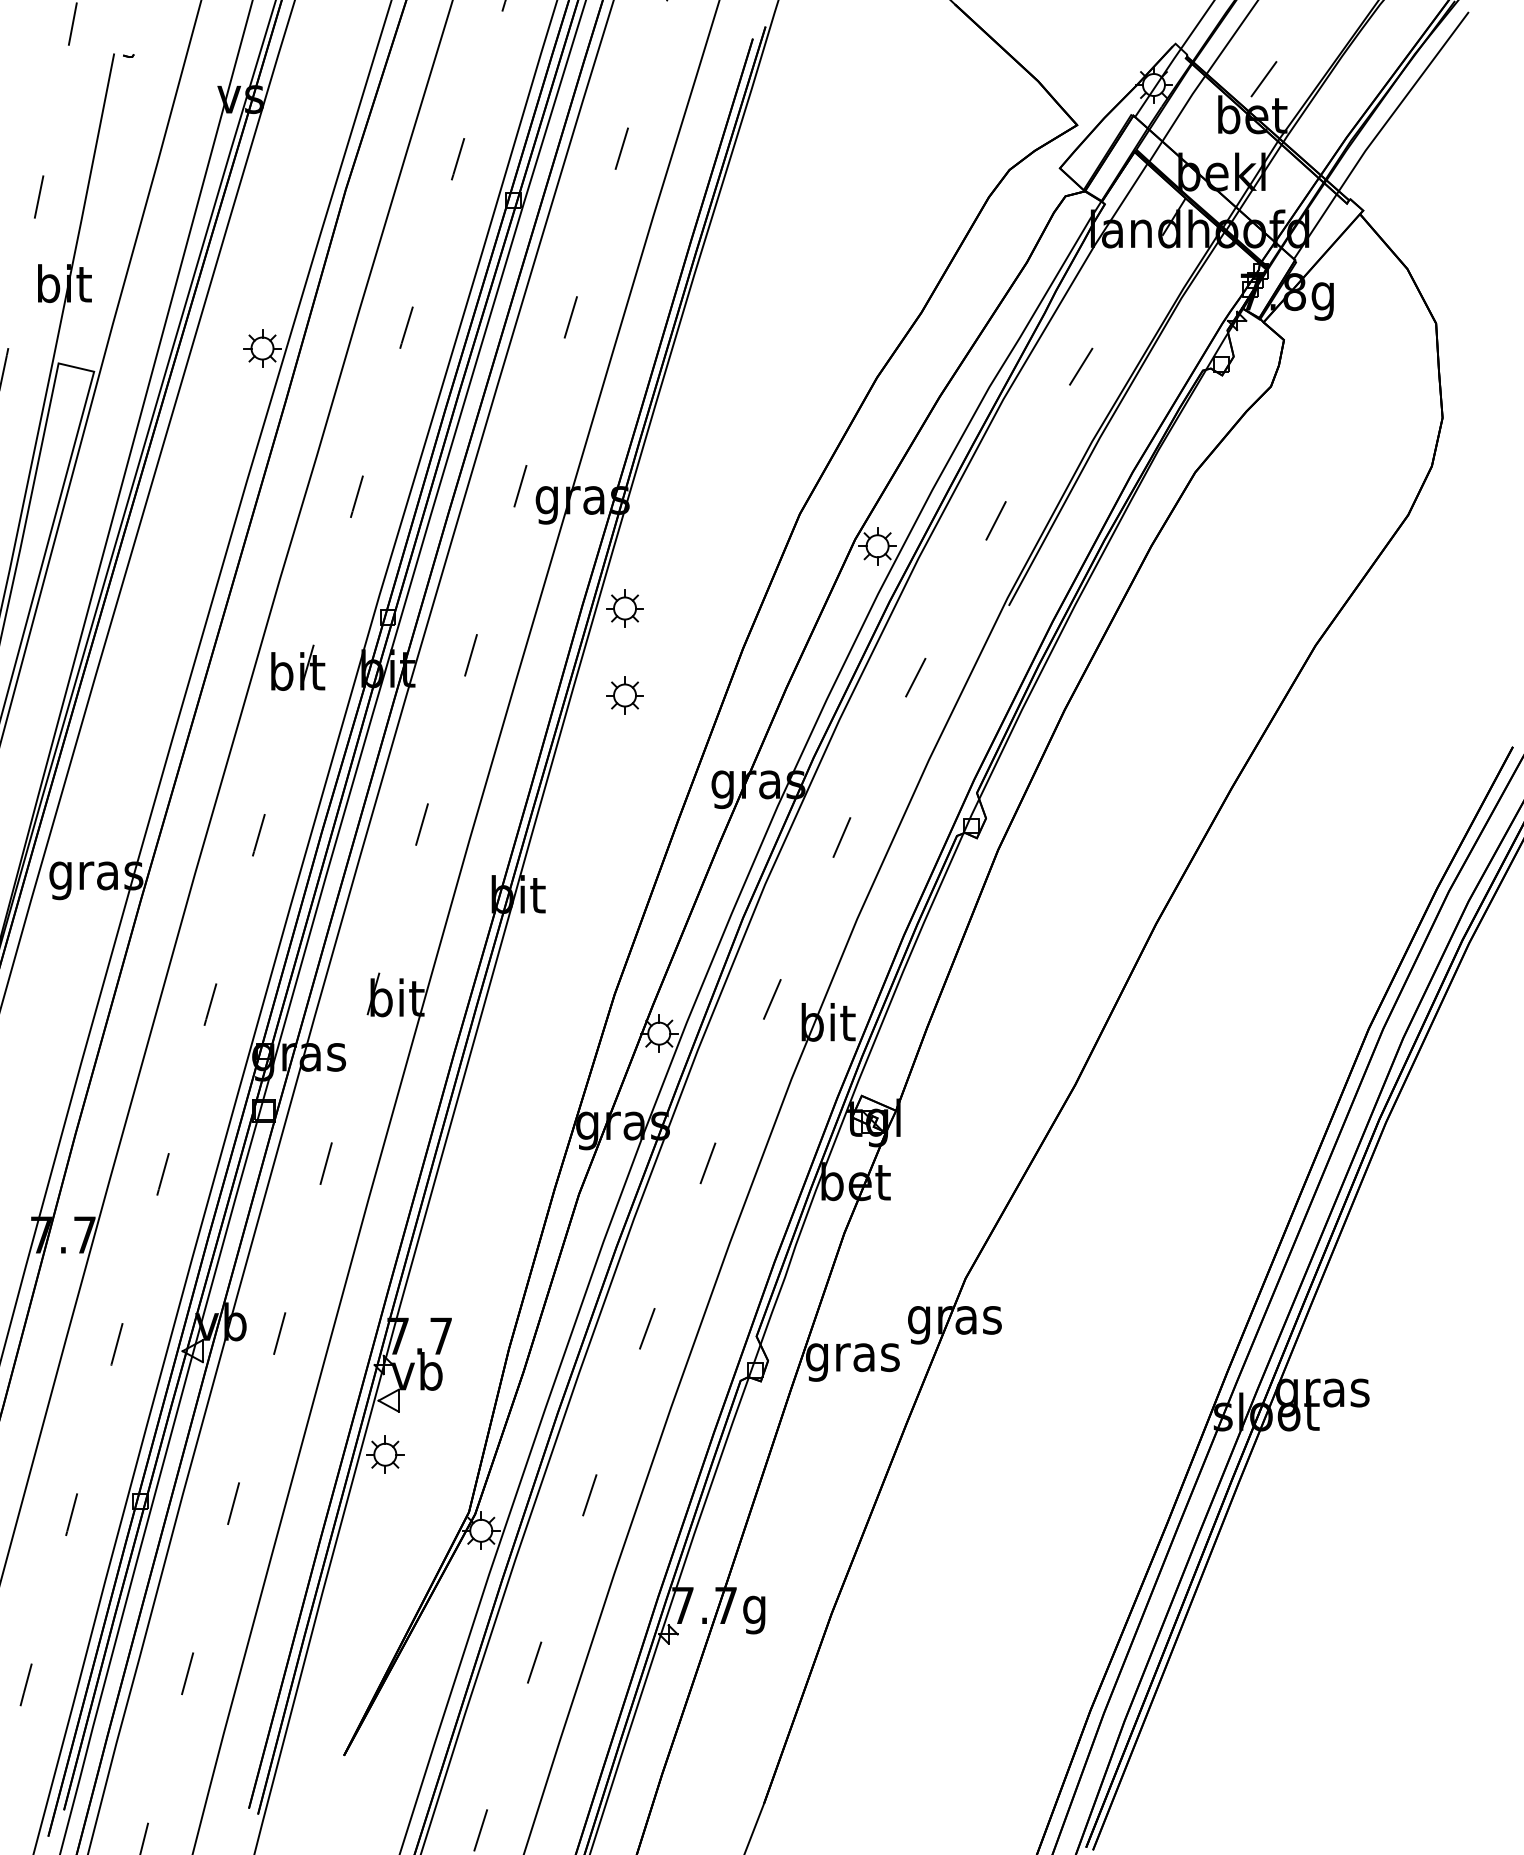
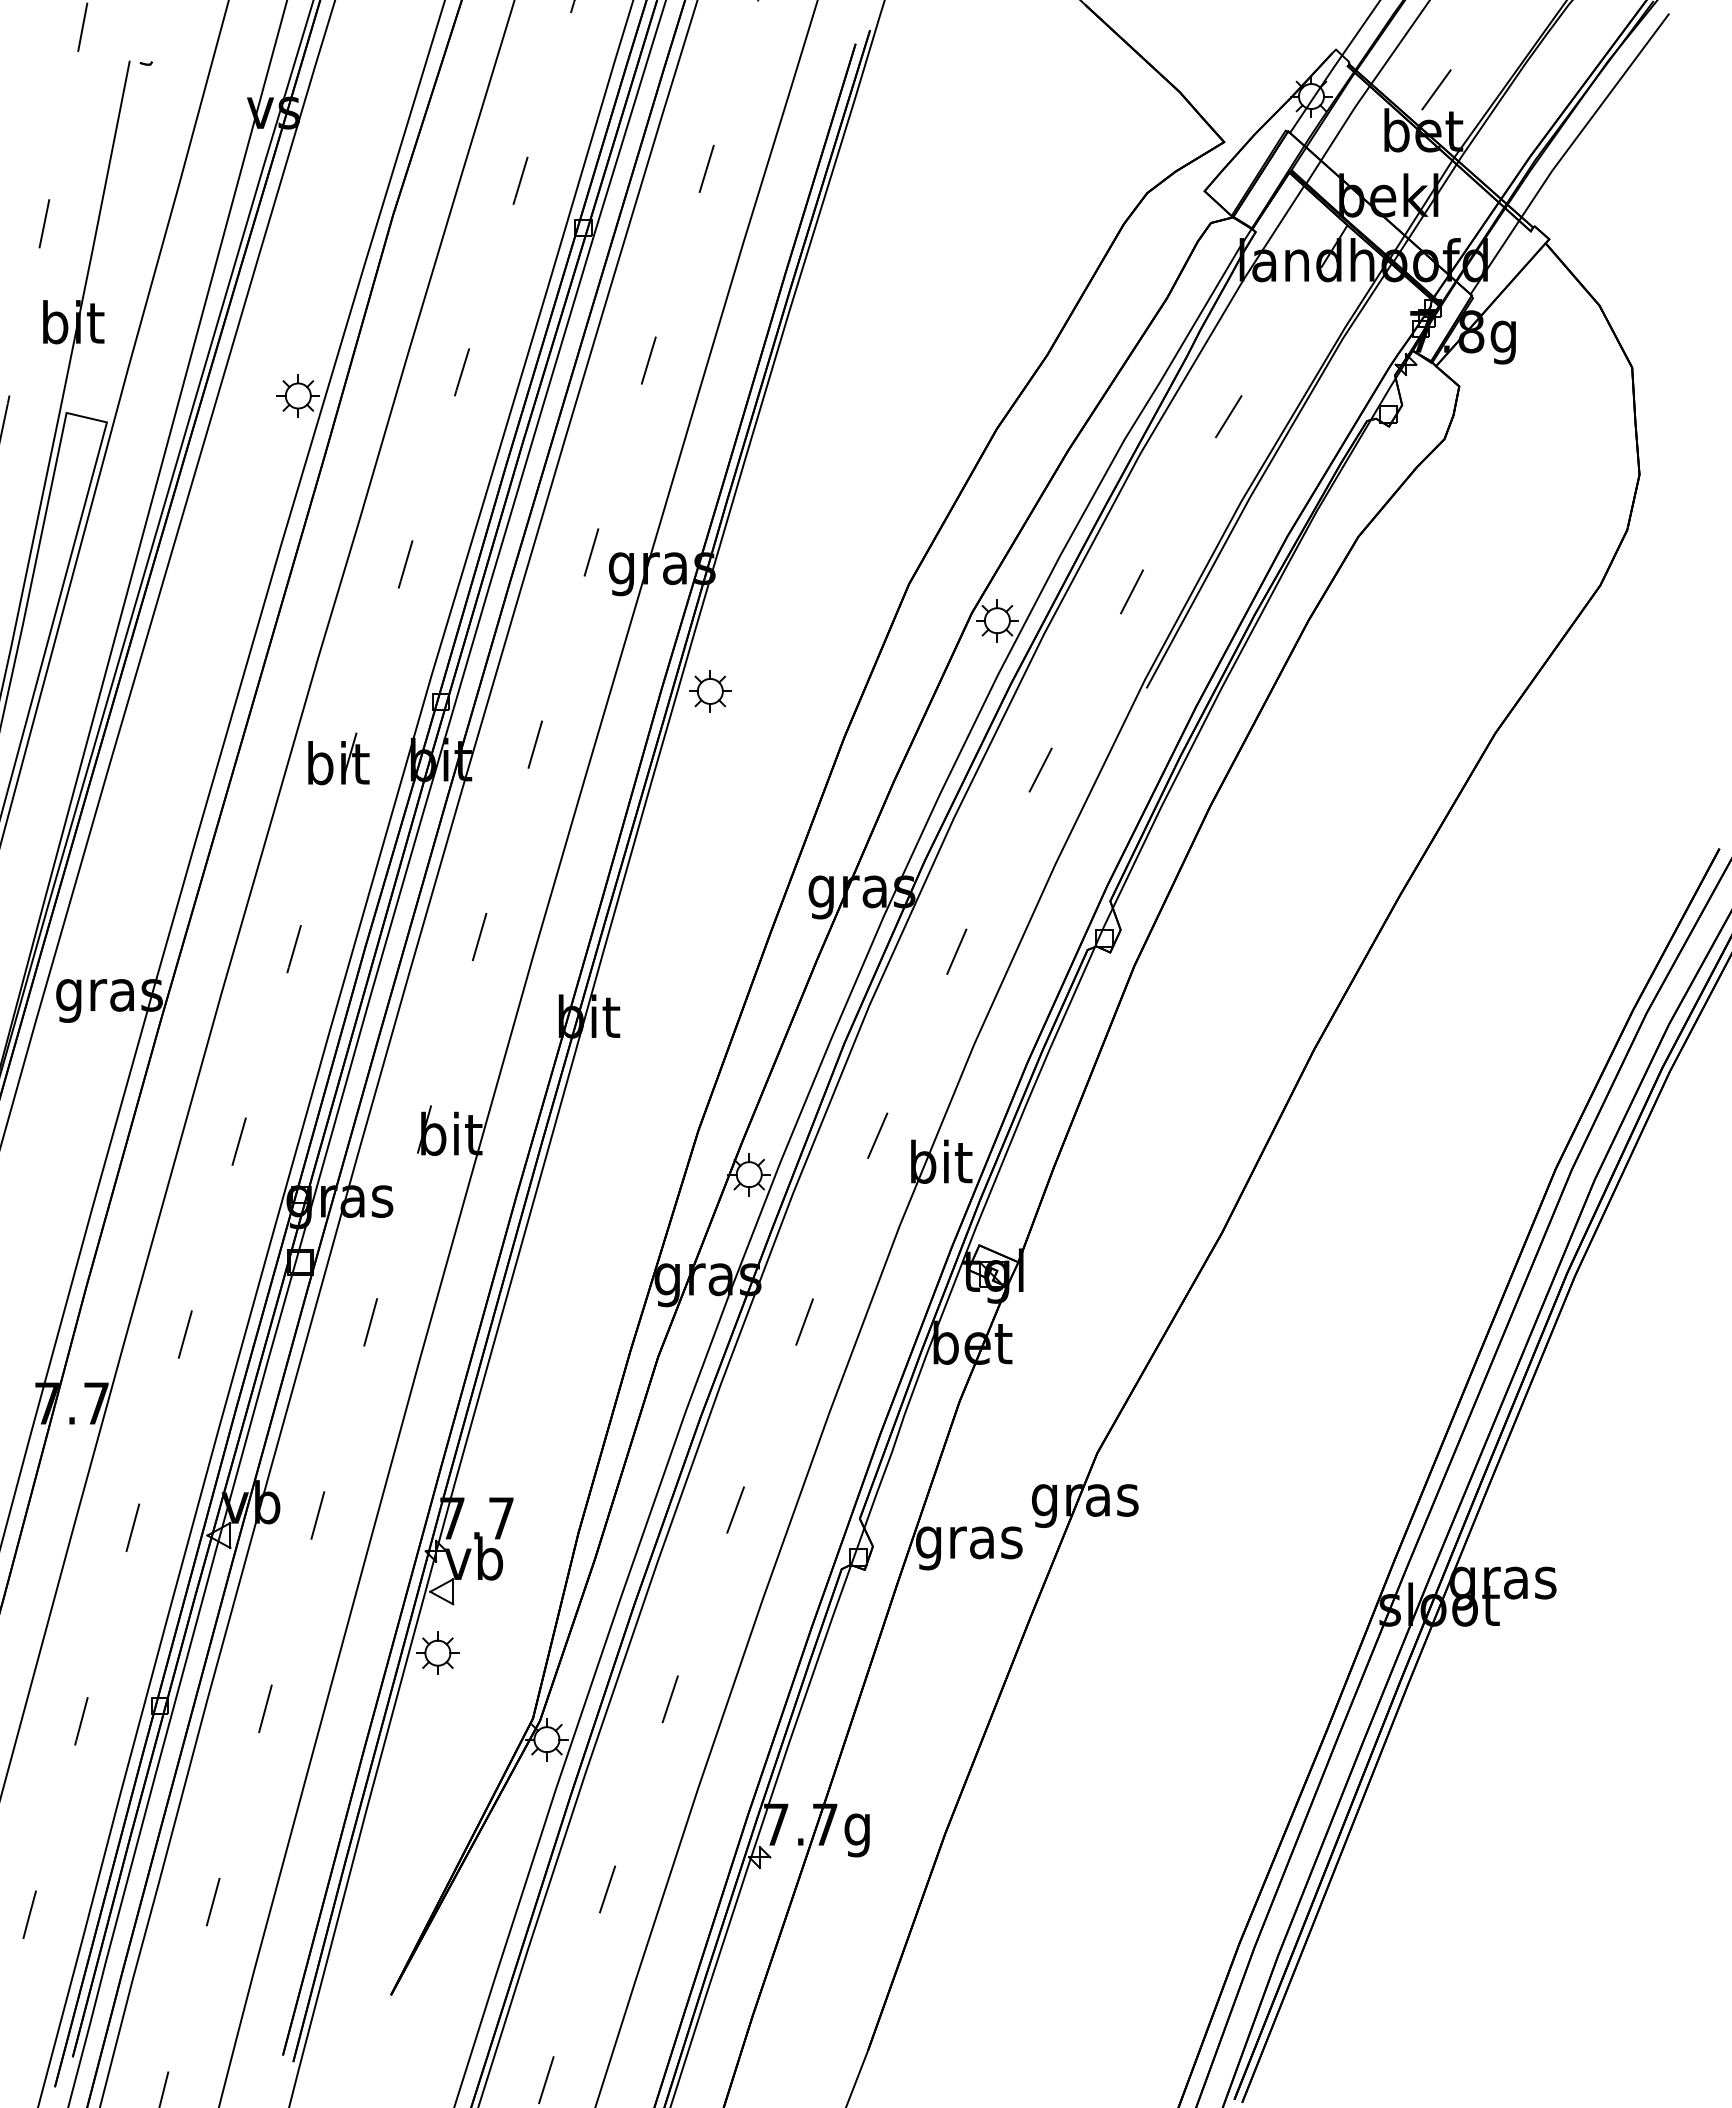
part: (624, 695) -> (709, 790), removed

